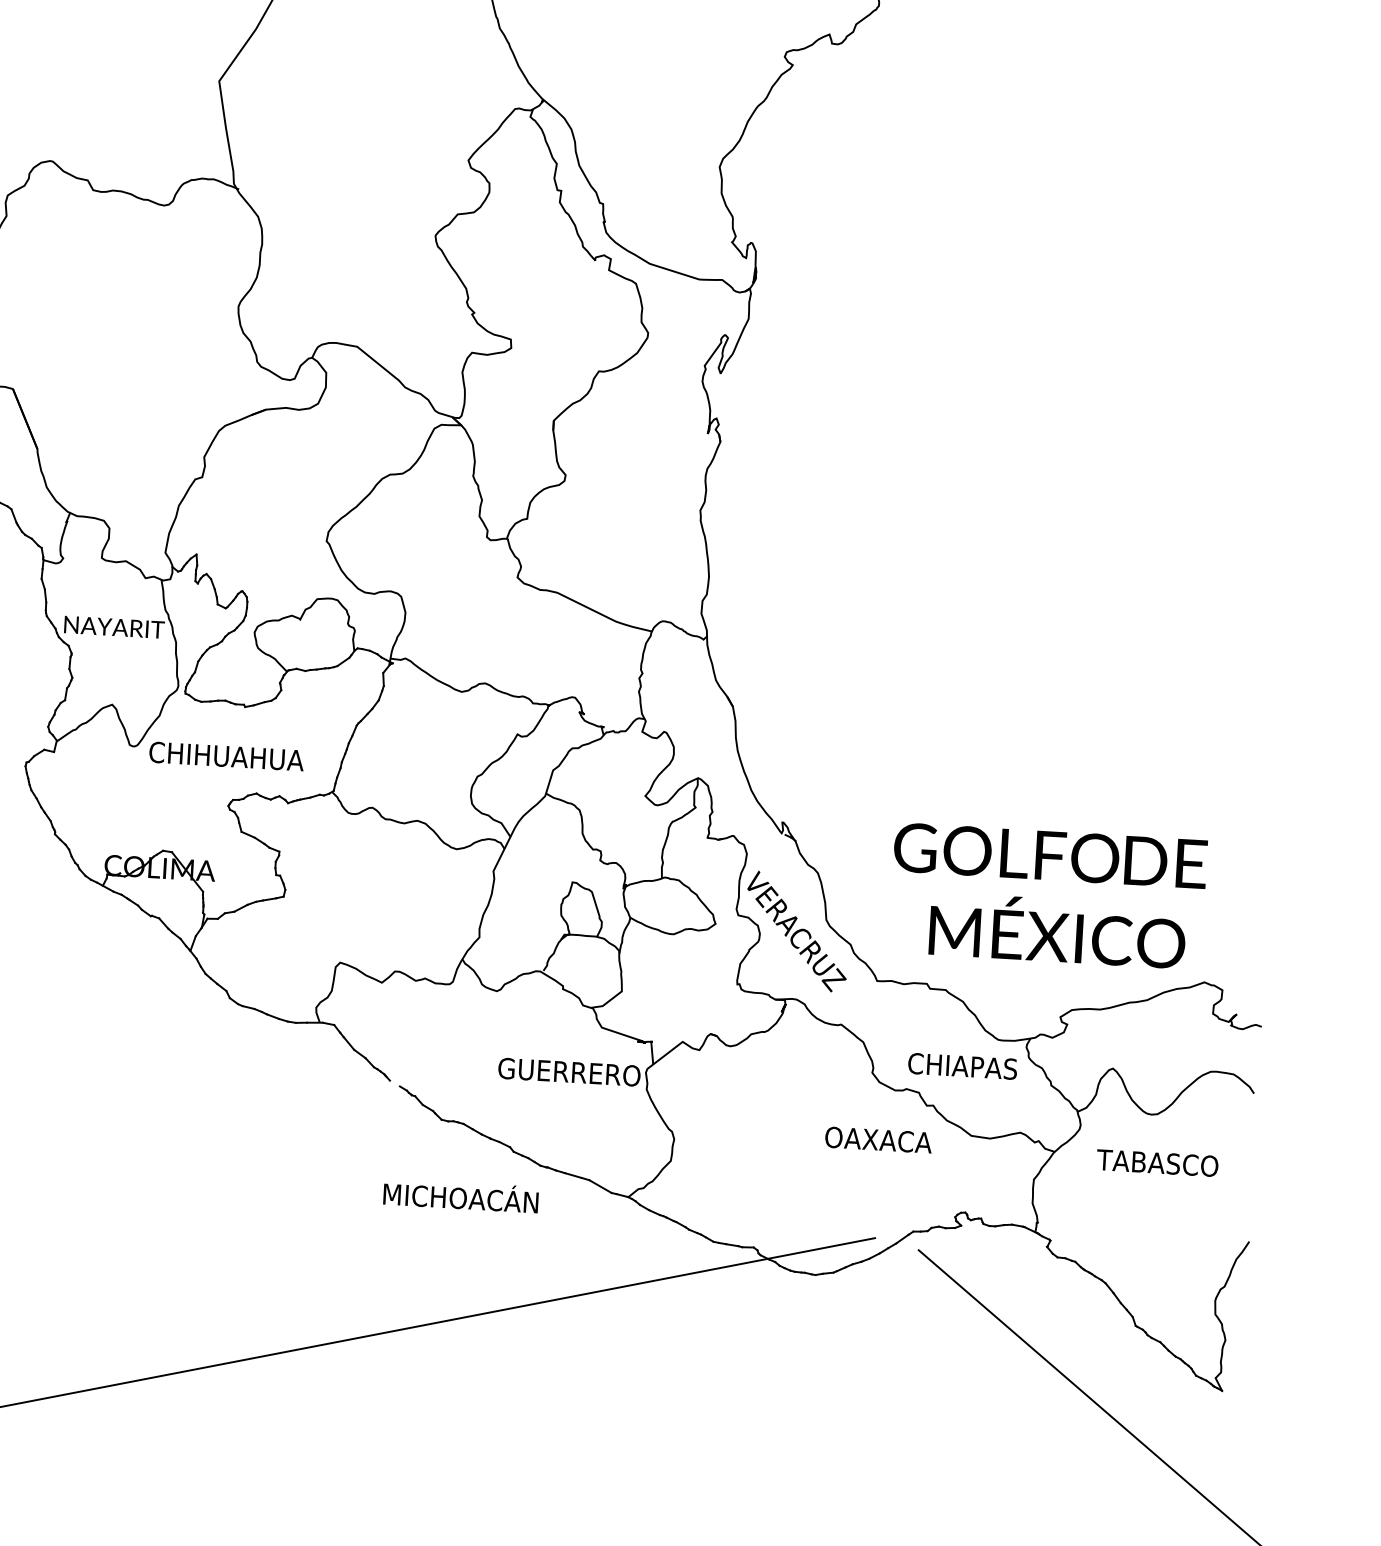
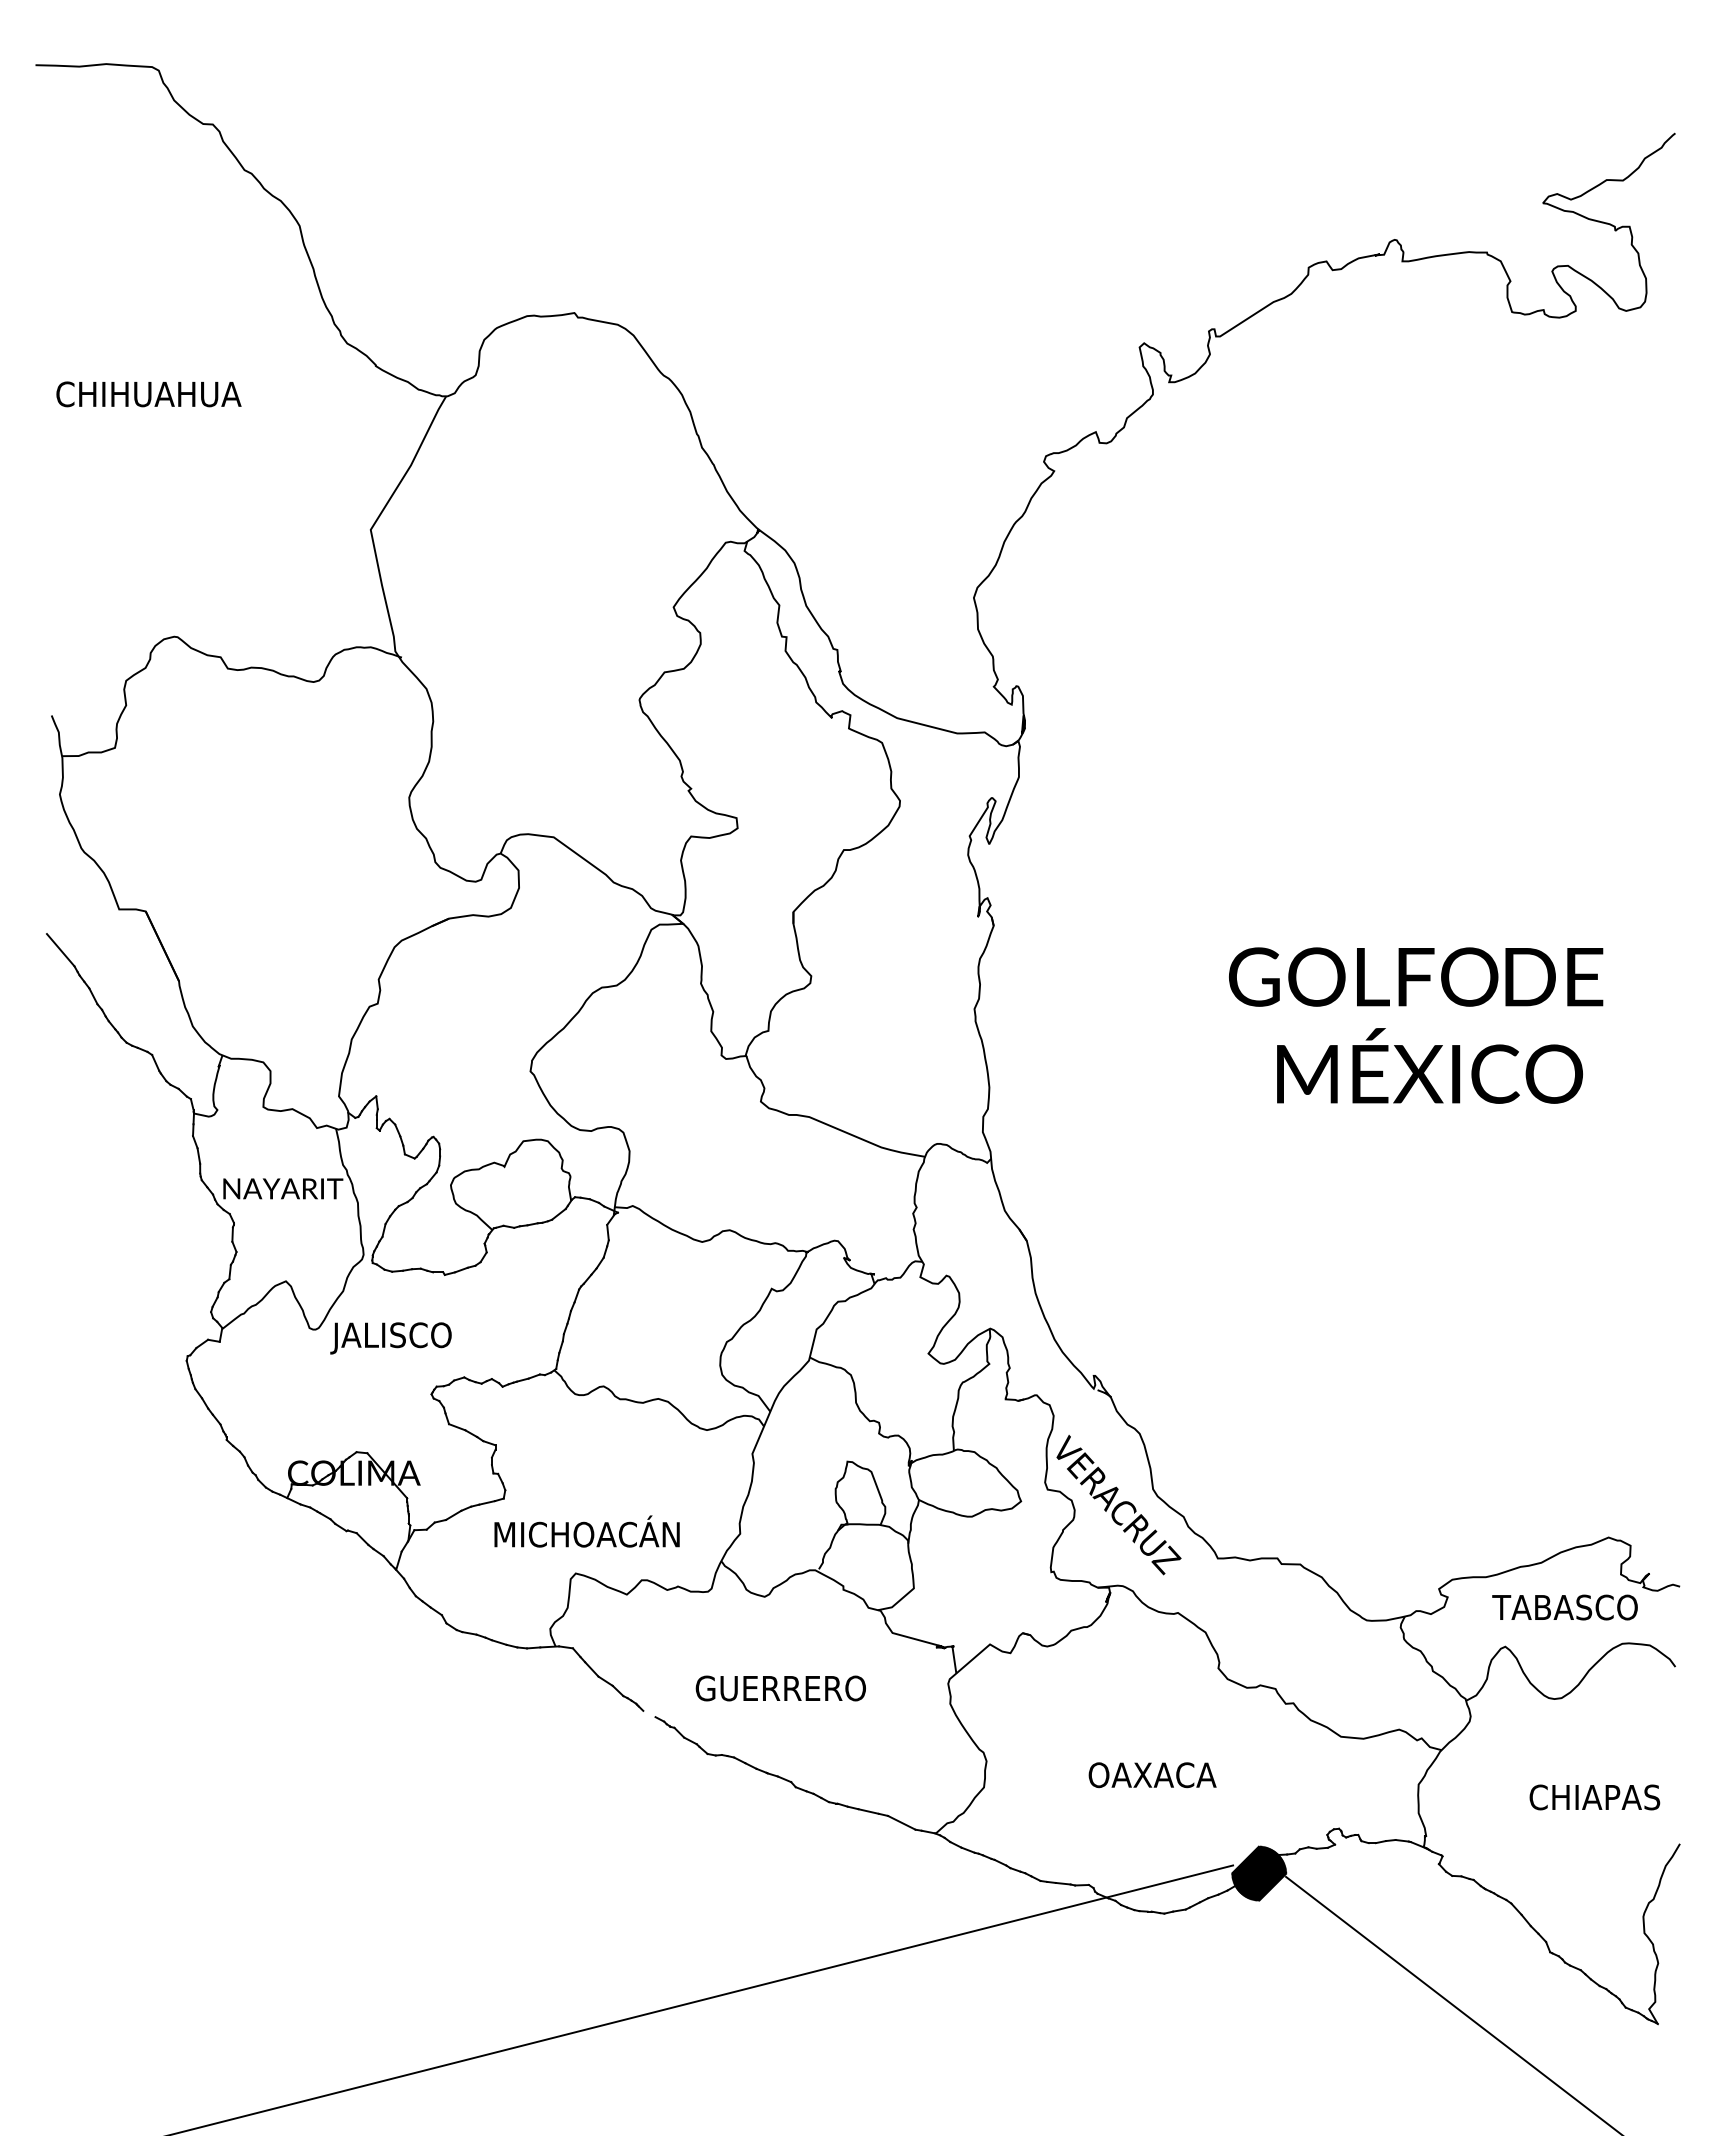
text: (225, 759) -> (424, 1338), CHIHUAHUA -> JALISCO
text: (1048, 896) -> (1416, 1025), moved
text: (962, 1066) -> (1594, 1797), moved
text: (569, 1072) -> (780, 1688), moved
text: (878, 1140) -> (1152, 1775), moved
text: (1157, 1163) -> (1564, 1607), moved
text: (460, 1195) -> (586, 1531), moved
hatch: (895, 1246) -> (1258, 1873), added

